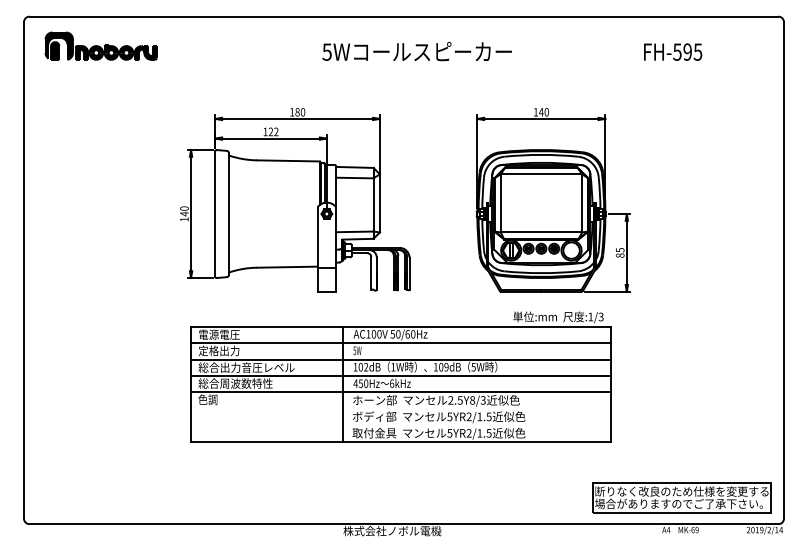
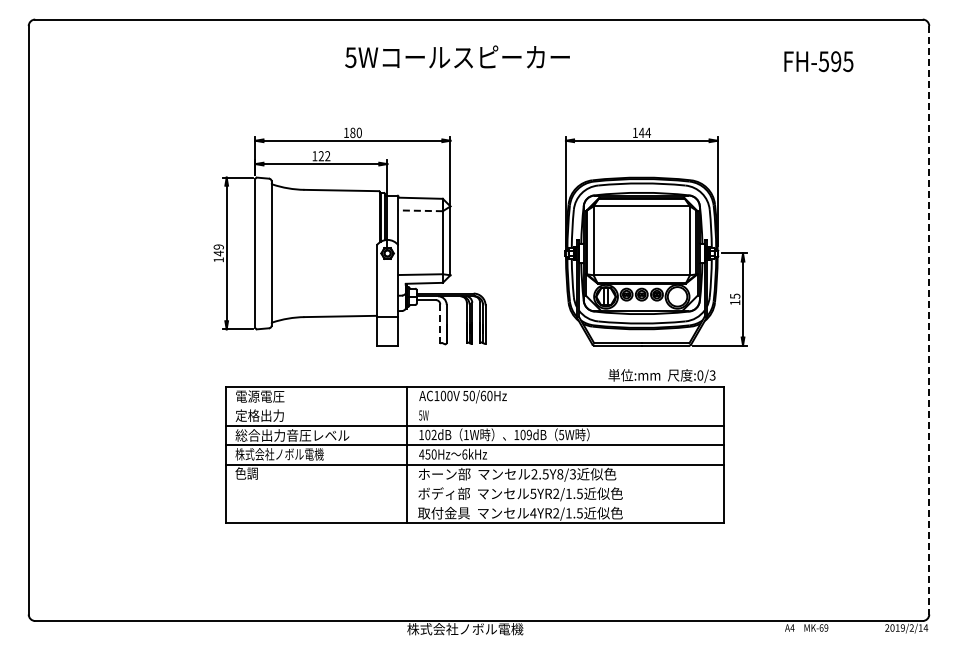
part: (100, 46) -> (119, 54), removed
text: (417, 51) -> (457, 56), moved
text: (672, 52) -> (818, 61), moved
text: (547, 111) -> (648, 132), 140 -> 144
line: (354, 177) -> (420, 210), solid -> dashed
text: (184, 208) -> (218, 246), 140 -> 149
text: (620, 255) -> (735, 302), 85 -> 15
line: (784, 270) -> (929, 320), solid -> dashed
line: (371, 273) -> (440, 324), solid -> dashed
text: (590, 317) -> (700, 375), :1/3 -> :0/3
line: (400, 343) -> (474, 406), removed
text: (235, 383) -> (279, 454), 総合周波数特性 -> 株式会社ノボル電機
text: (449, 433) -> (533, 513), 5YR2/1.5 -> 4YR2/1.5
part: (682, 497) -> (808, 589), removed

